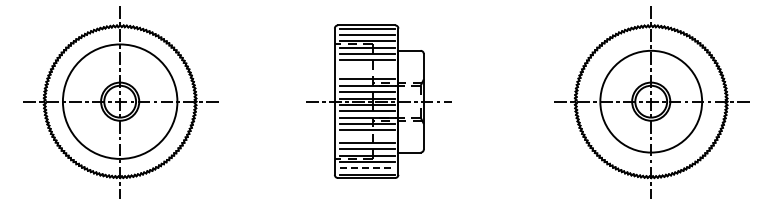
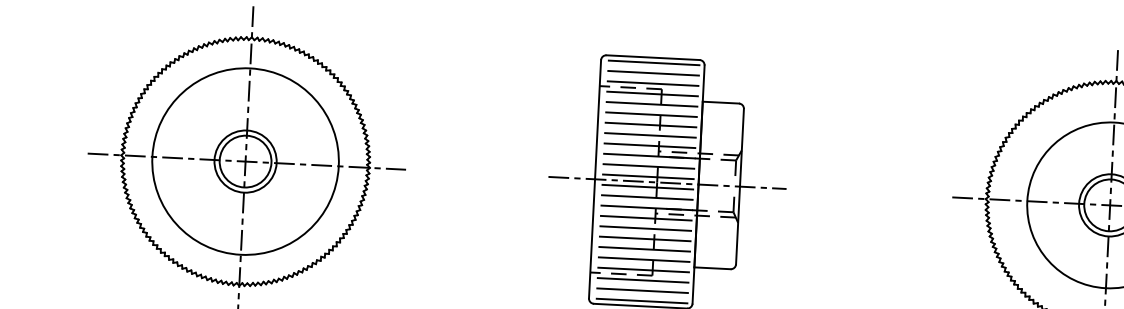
line: (367, 66) -> (651, 124), added
line: (367, 73) -> (650, 136), added
line: (367, 136) -> (645, 238), added
line: (367, 168) -> (642, 290), dashed -> solid

